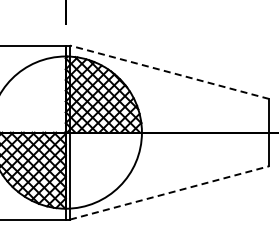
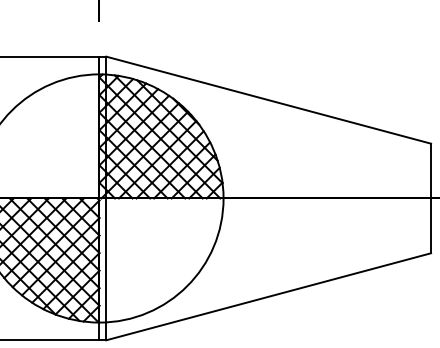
line: (169, 72) -> (268, 100), dashed -> solid
line: (170, 192) -> (270, 296), dashed -> solid

